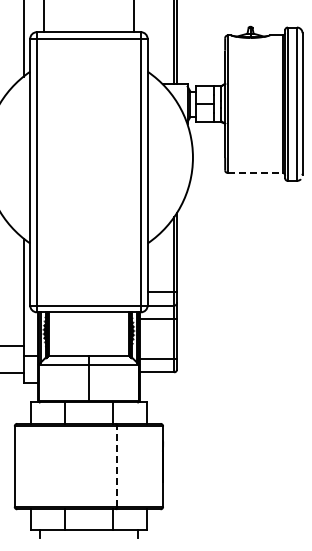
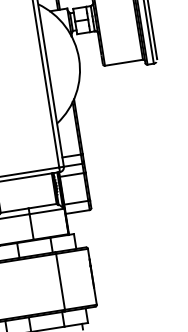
line: (255, 172) -> (124, 62), dashed -> solid
line: (117, 466) -> (60, 281), dashed -> solid

